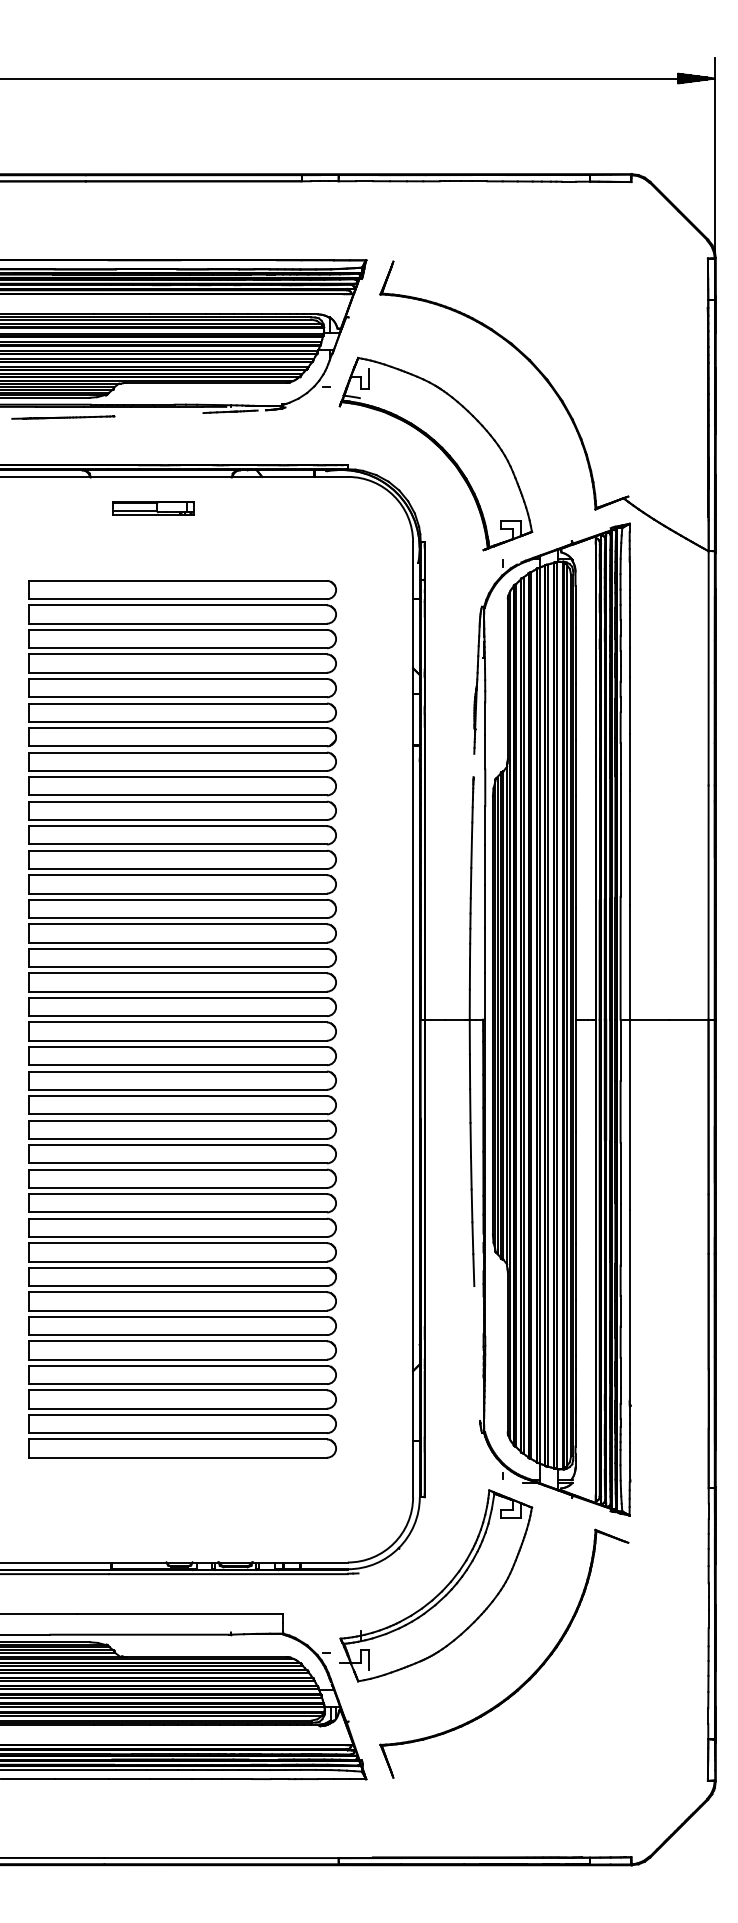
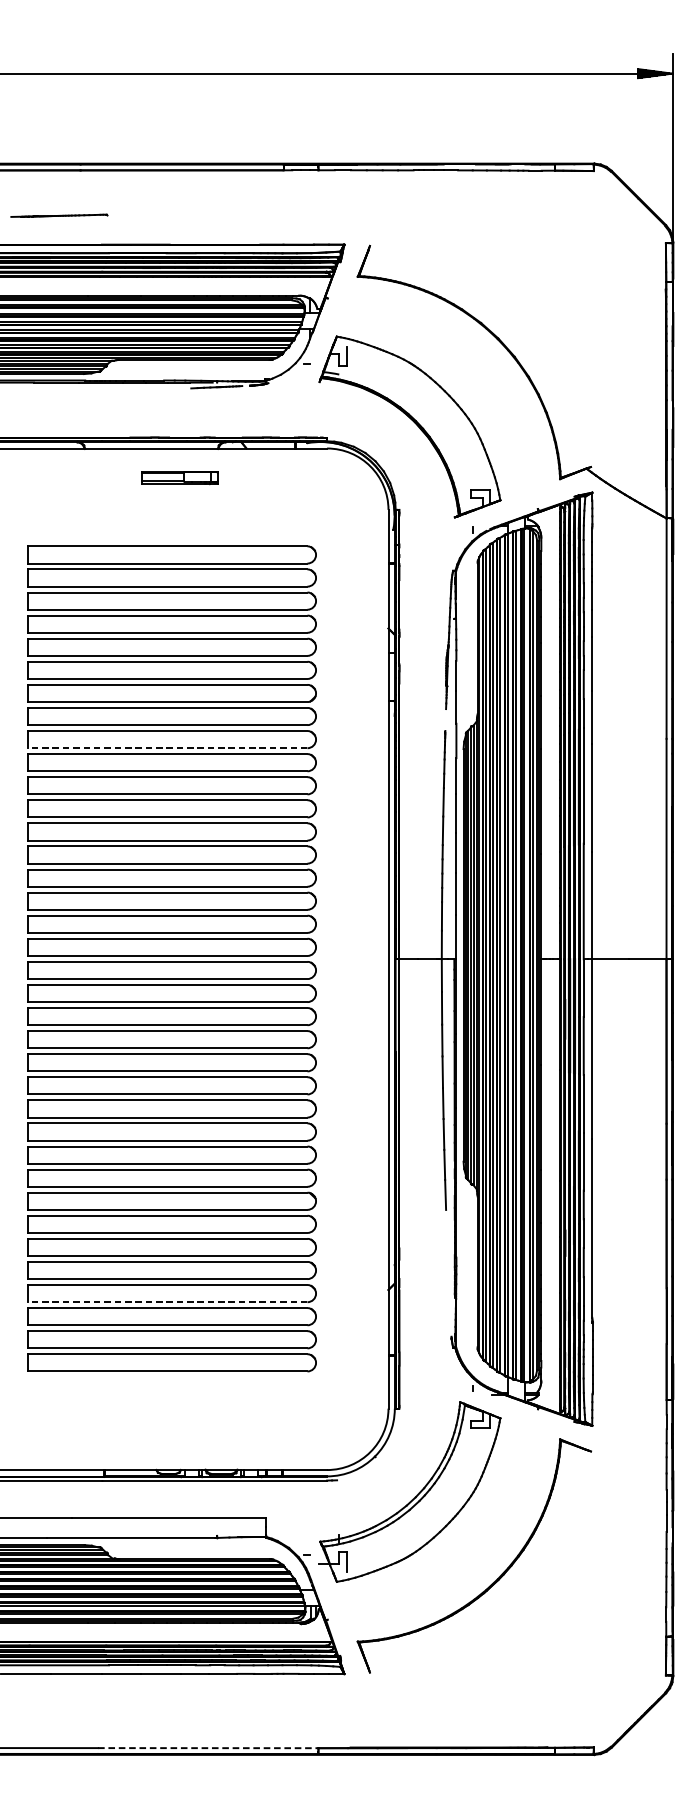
line: (63, 417) -> (59, 215), moved
part: (153, 508) -> (179, 478), moved
line: (178, 795) -> (167, 748), solid -> dashed
line: (178, 1384) -> (167, 1302), solid -> dashed
line: (222, 1858) -> (209, 1748), solid -> dashed

